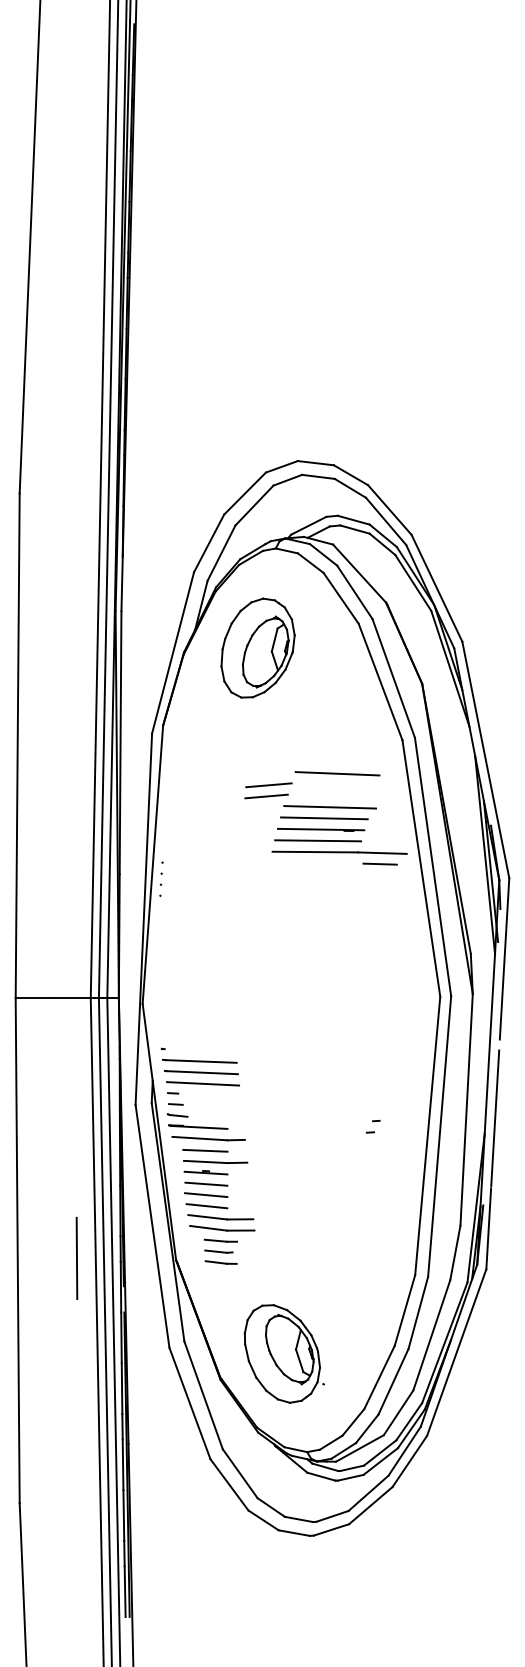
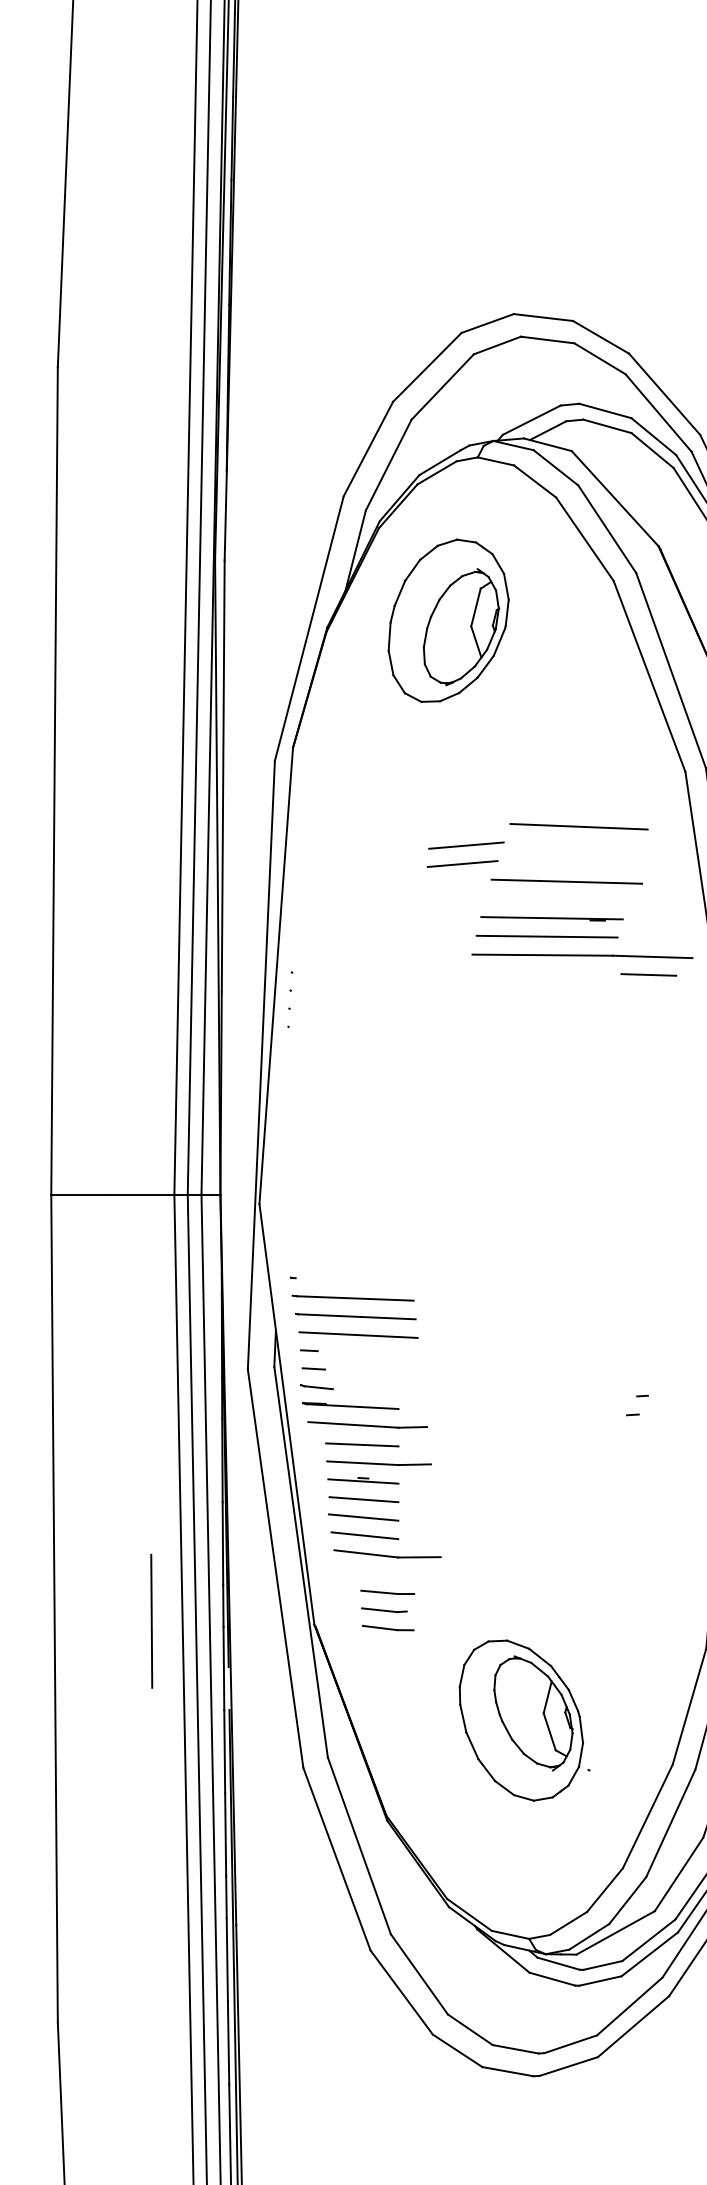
line: (324, 818) -> (557, 900), removed
part: (222, 1228) -> (390, 1572), removed
part: (283, 1353) -> (523, 1719), moved

